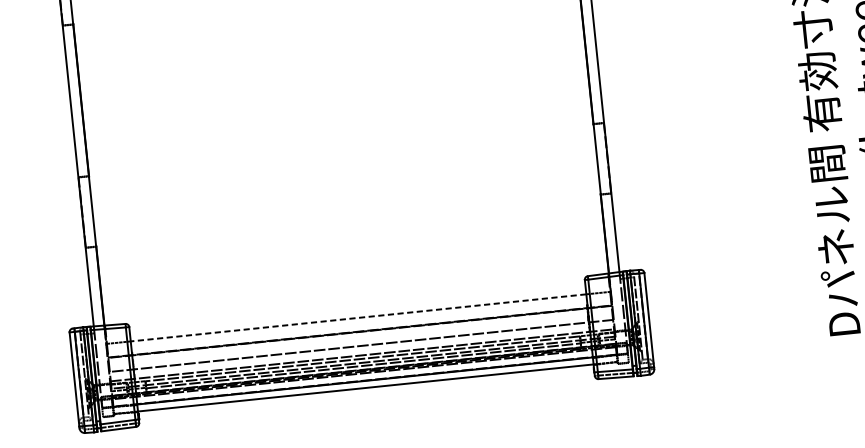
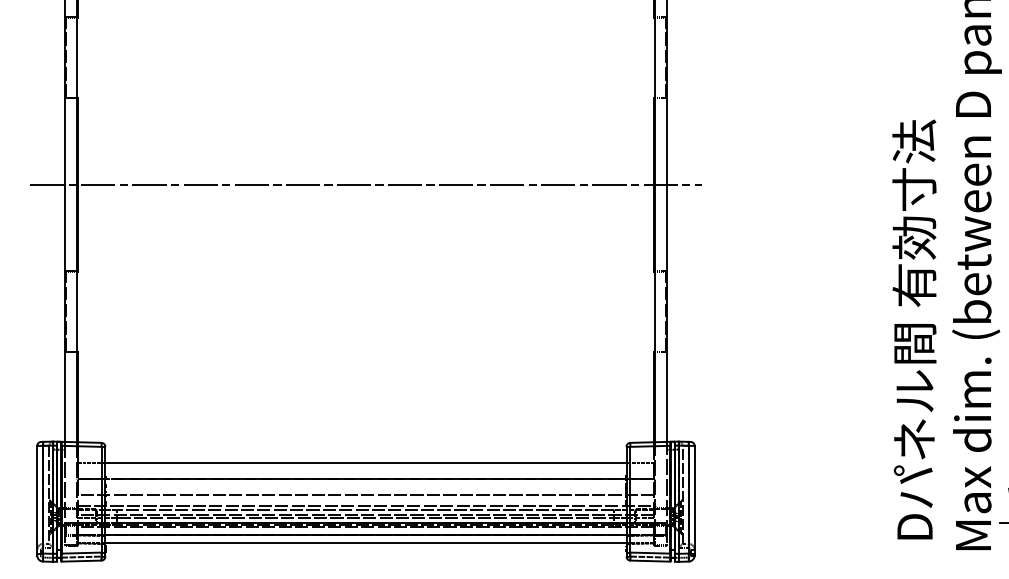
line: (332, 74) -> (365, 184), added
line: (358, 318) -> (365, 463), dashed -> solid

